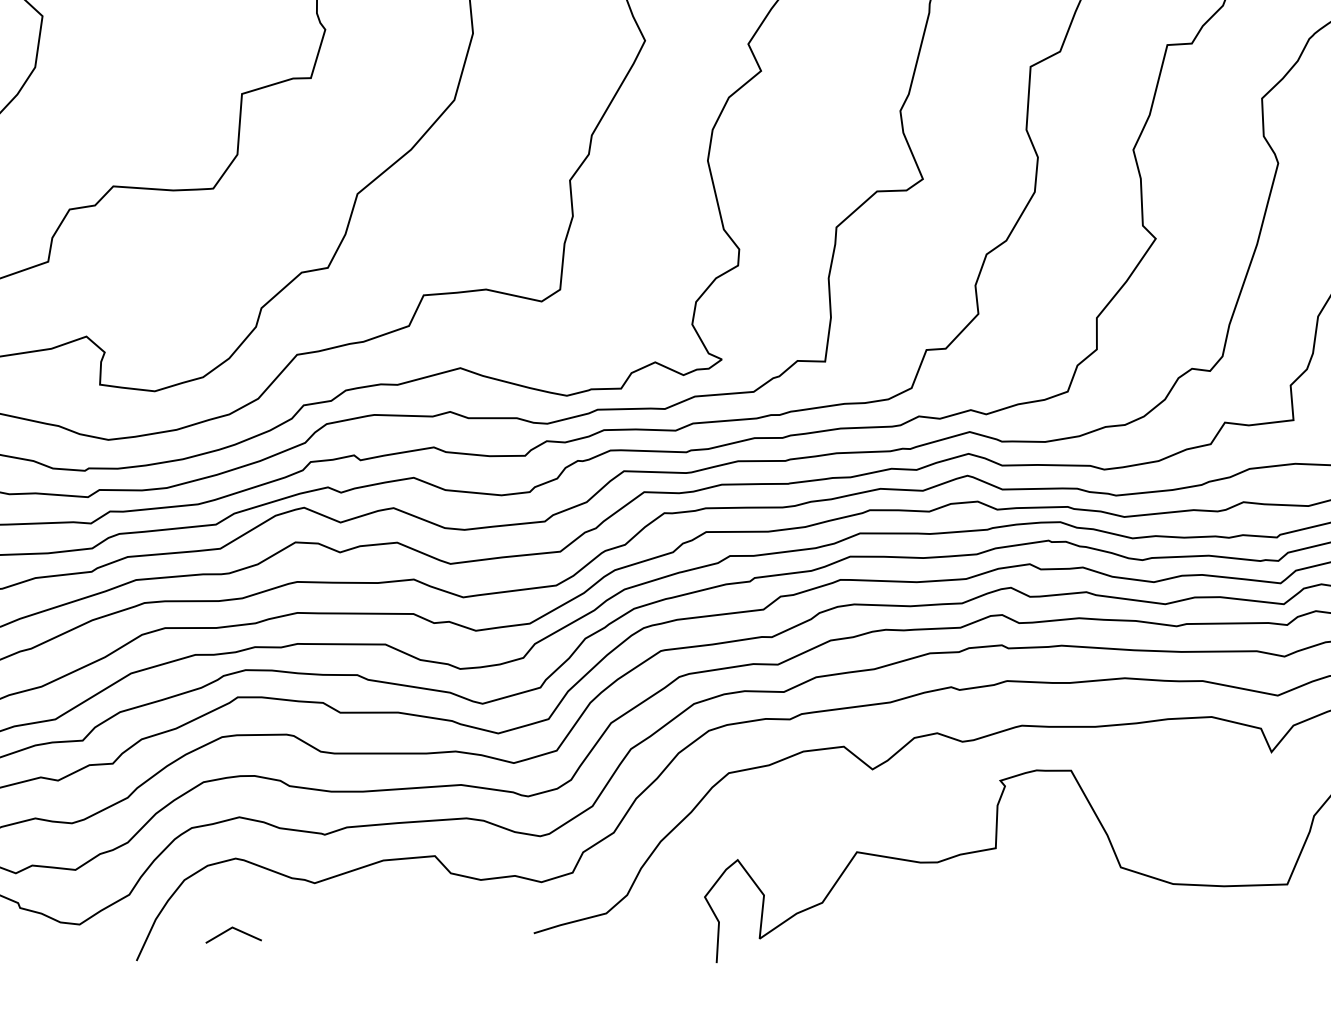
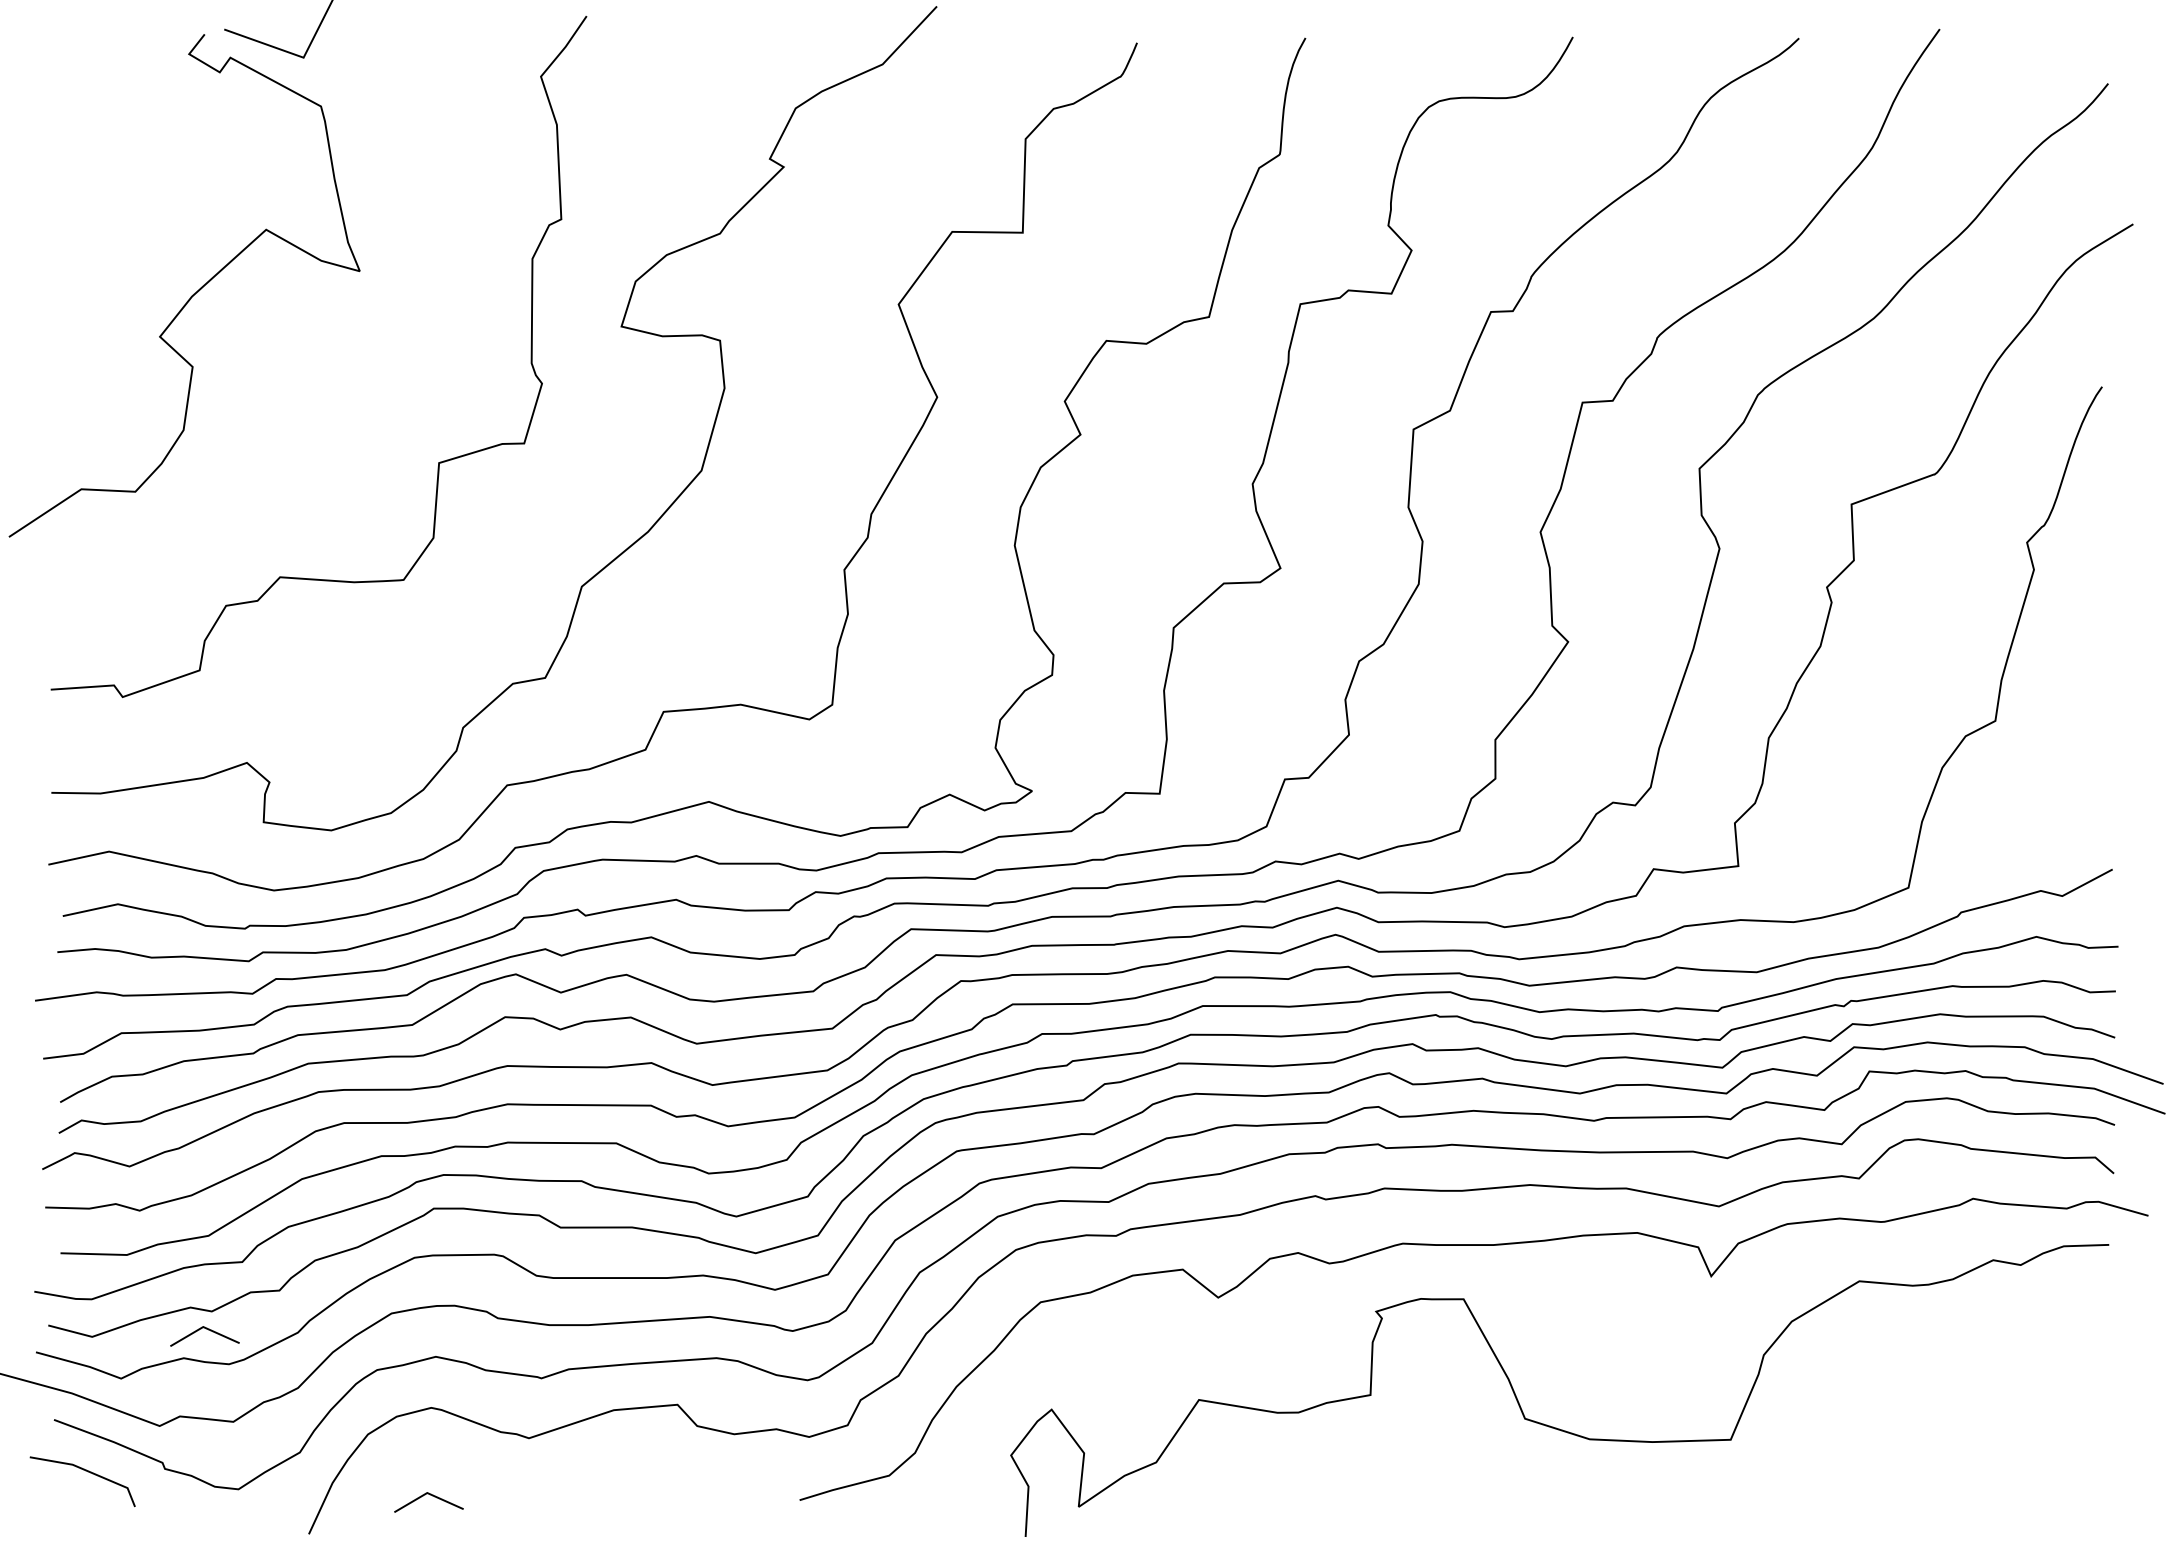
line: (55, 795) -> (208, 1330), added

